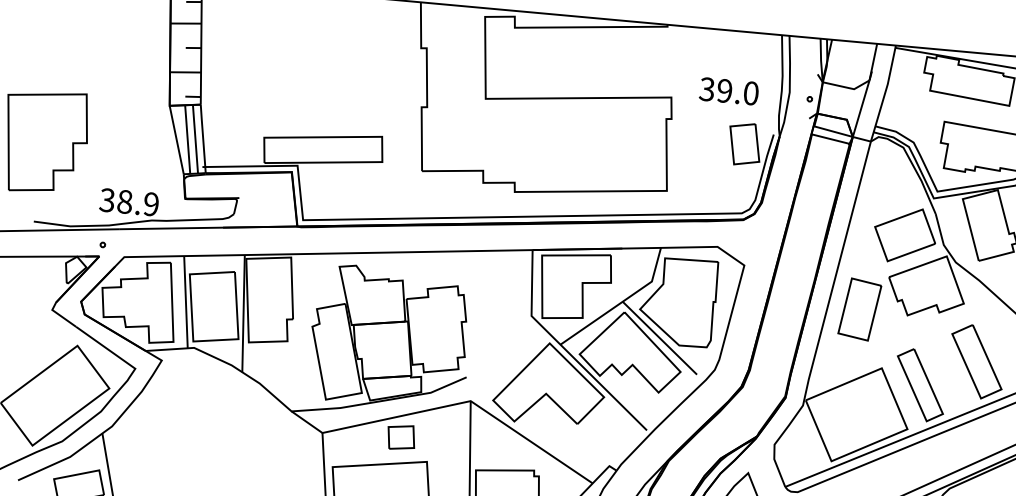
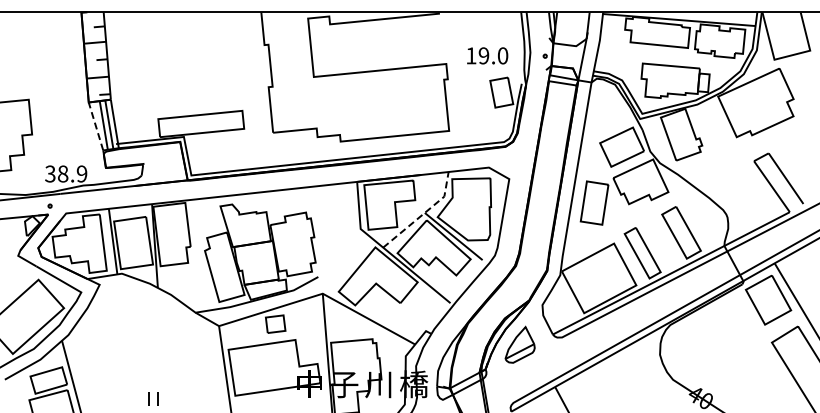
text: (707, 88) -> (471, 55), 39.0 -> 19.0
line: (176, 140) -> (95, 126), solid -> dashed
line: (622, 302) -> (424, 213), solid -> dashed

